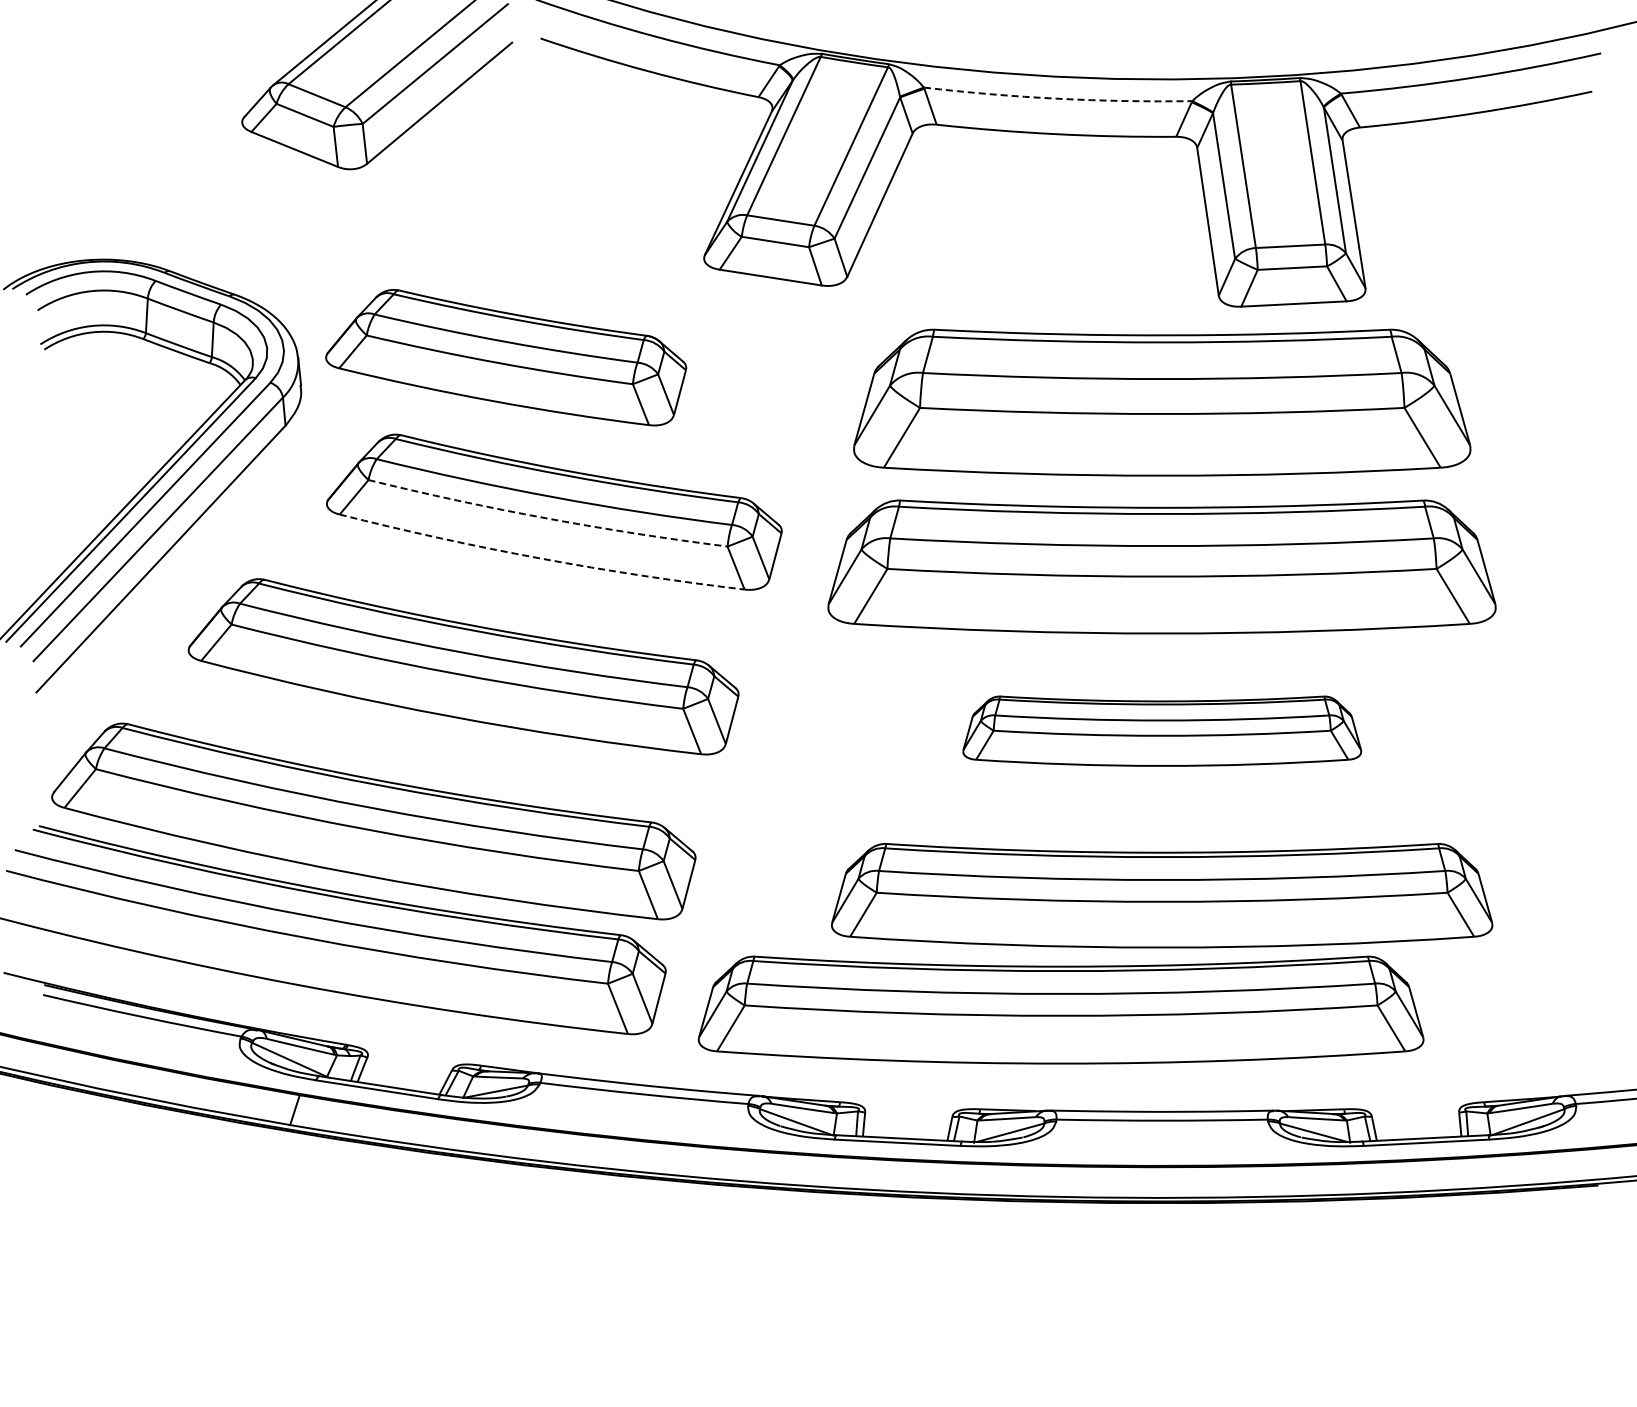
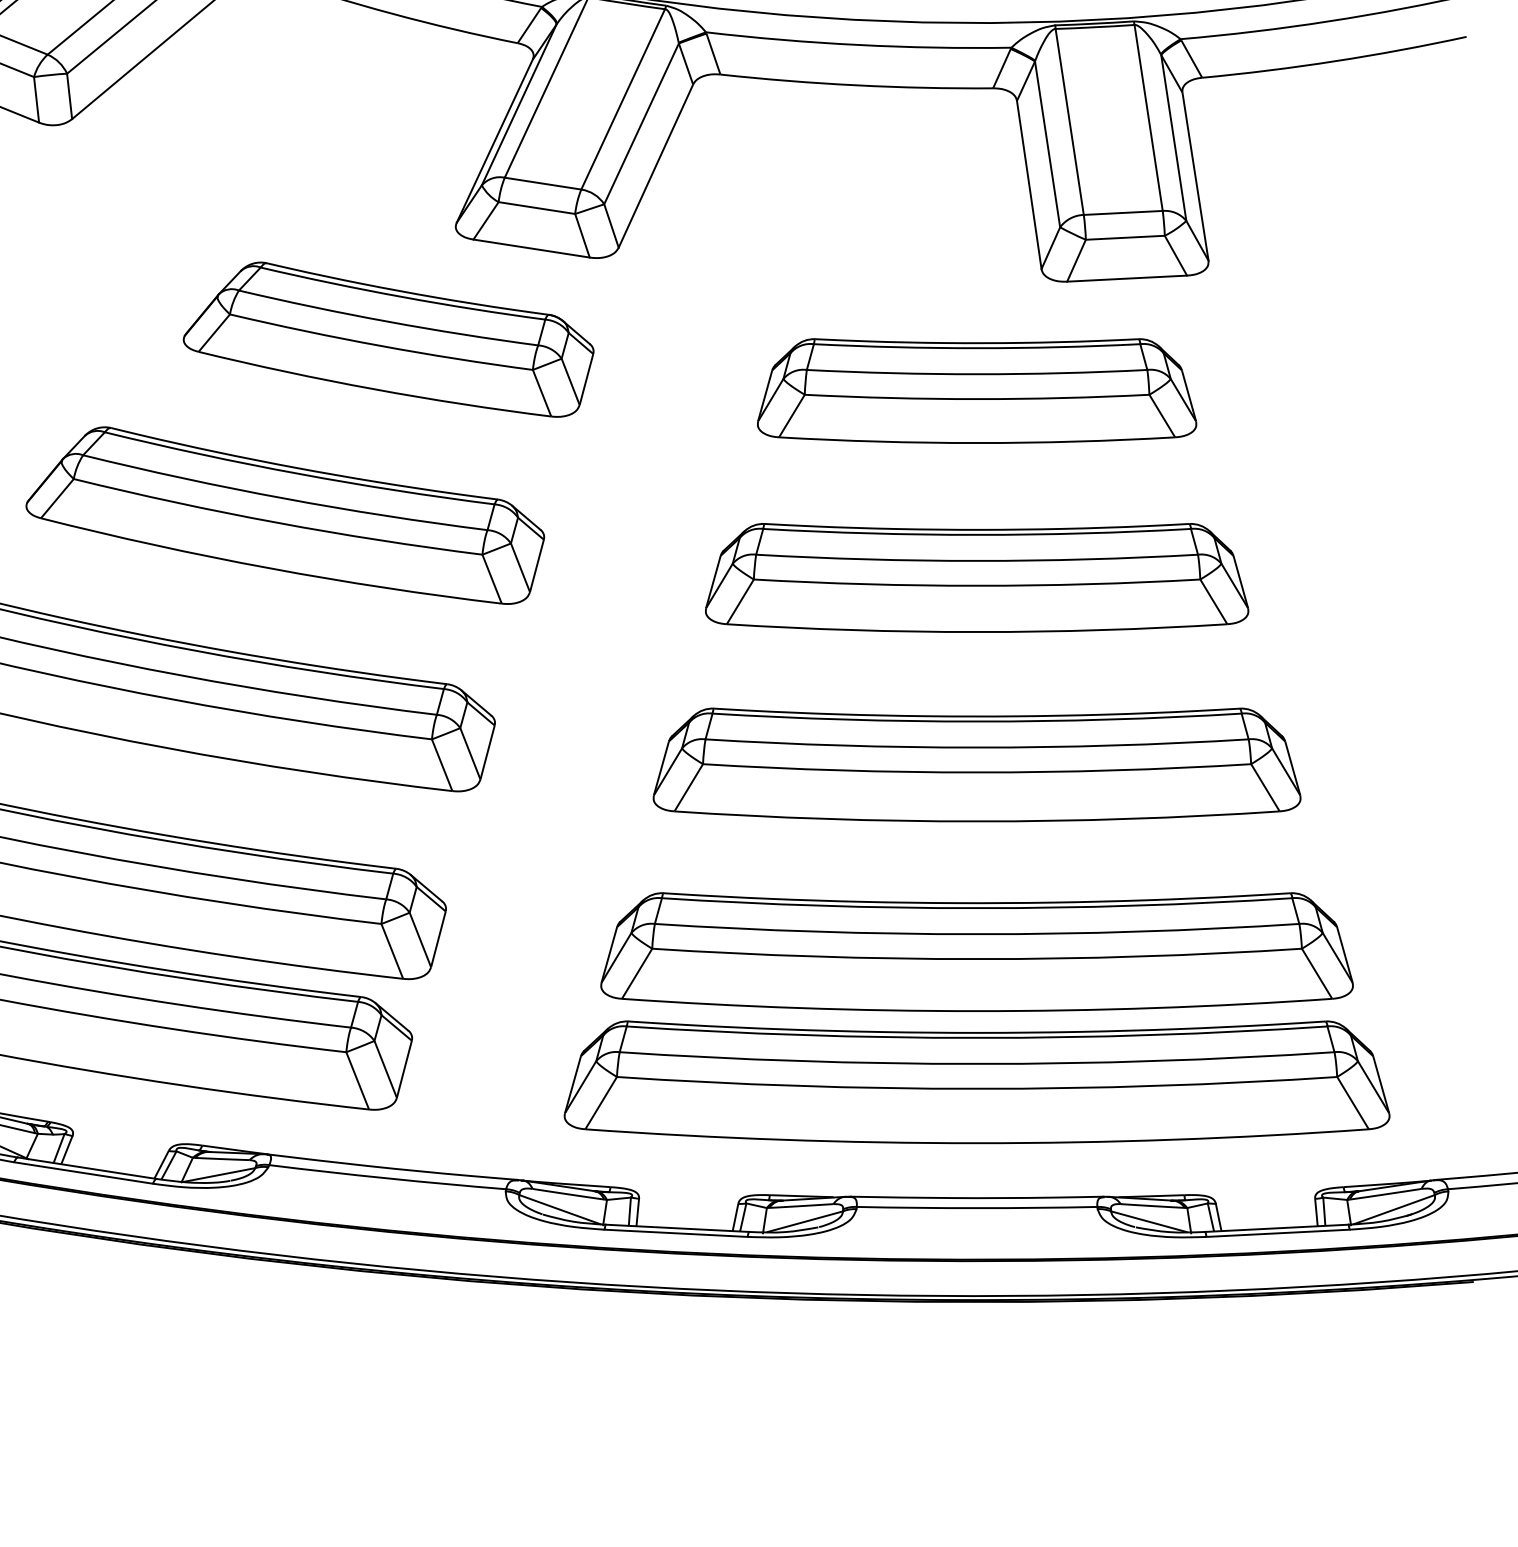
arc: (1057, 98) -> (857, 44), dashed -> solid
part: (506, 357) -> (389, 339), moved
part: (1161, 402) -> (976, 390), size x0.62
arc: (547, 518) -> (277, 522), dashed -> solid
arc: (540, 558) -> (269, 568), dashed -> solid
part: (1162, 566) -> (977, 577), size x0.71
part: (1162, 730) -> (977, 764), size x1.43
part: (1060, 1009) -> (976, 1081), moved

